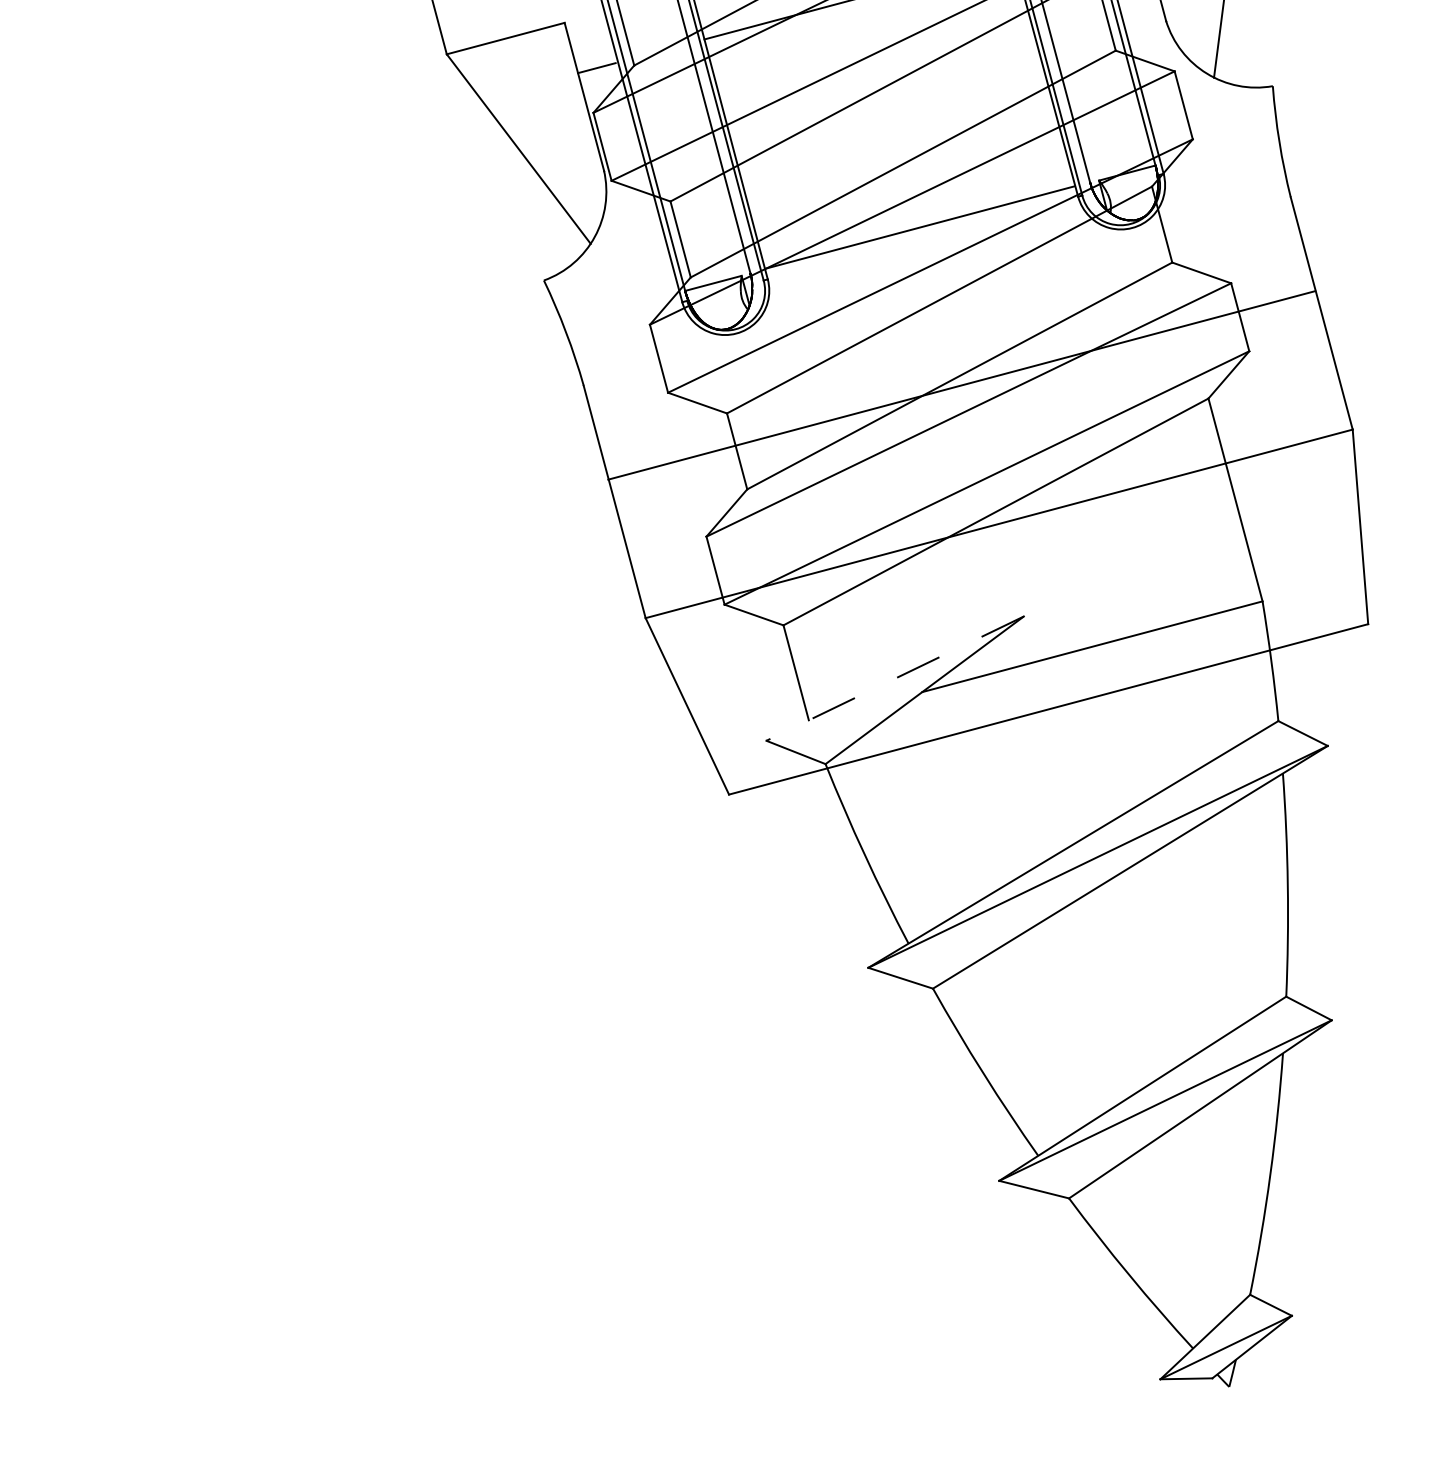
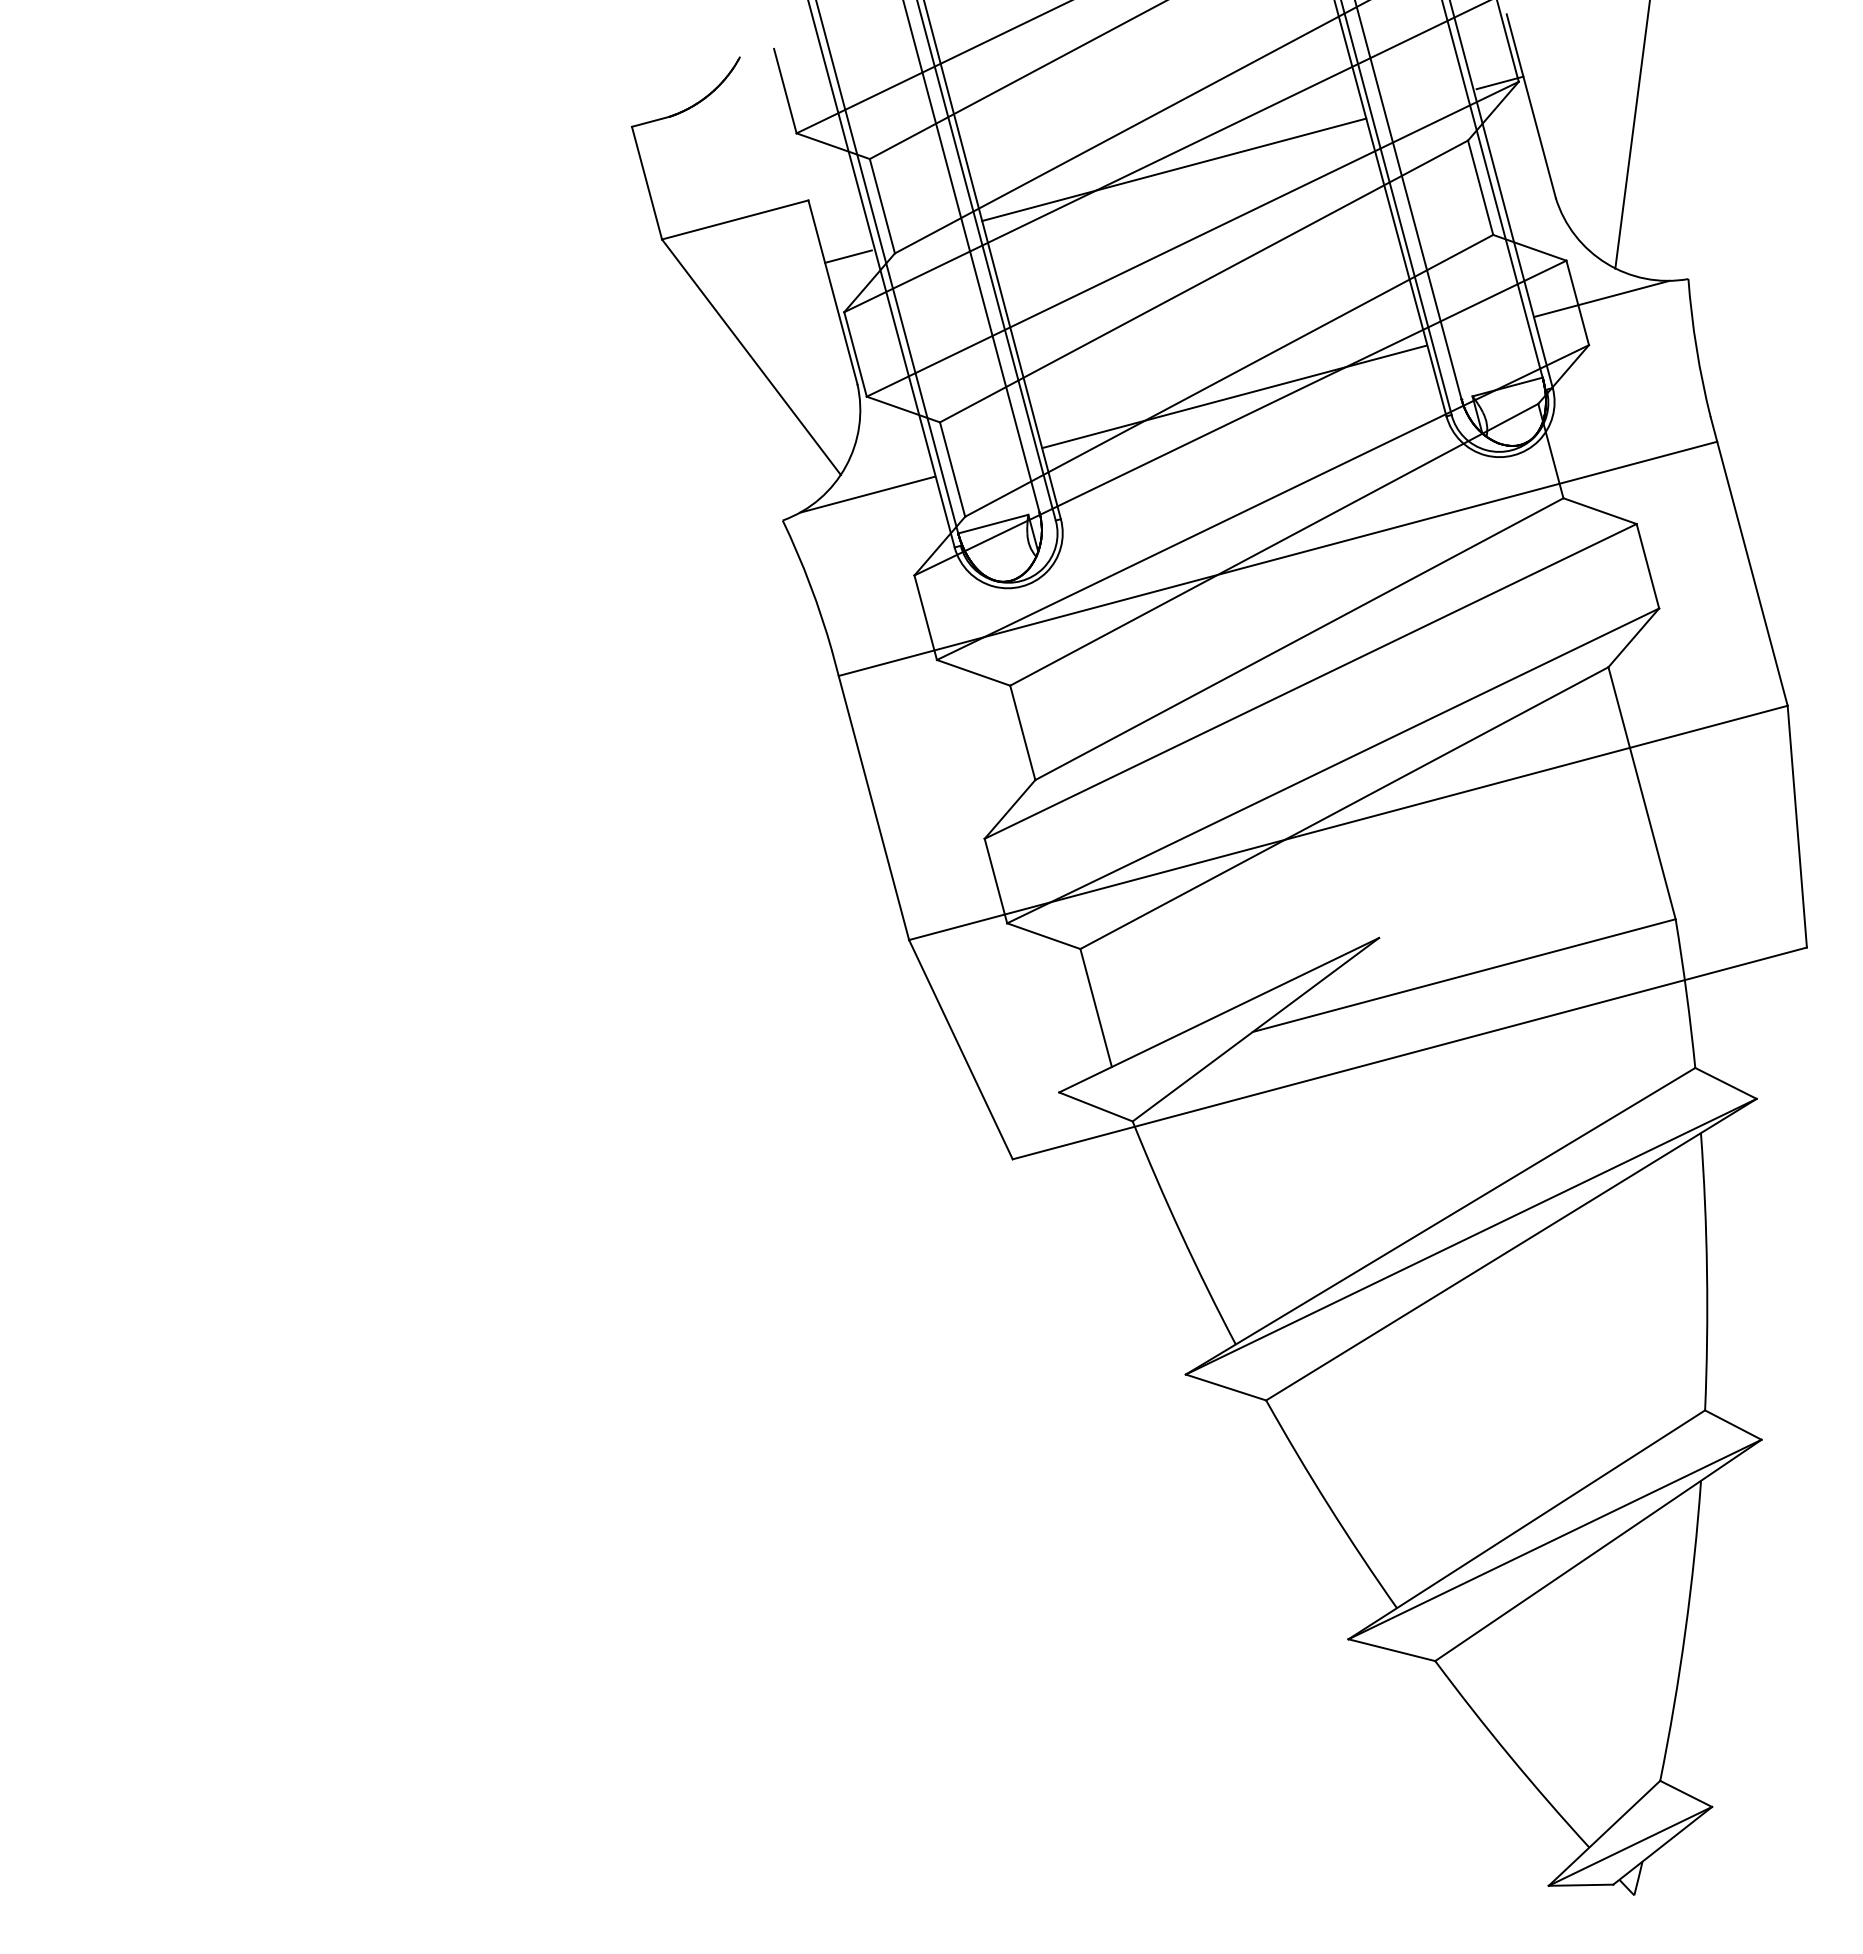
line: (1202, 101) -> (1601, 298), added
line: (919, 227) -> (1234, 396), moved
line: (612, 259) -> (867, 494), added
line: (961, 385) -> (1277, 558), moved
line: (895, 678) -> (1219, 1015), dashed -> solid

